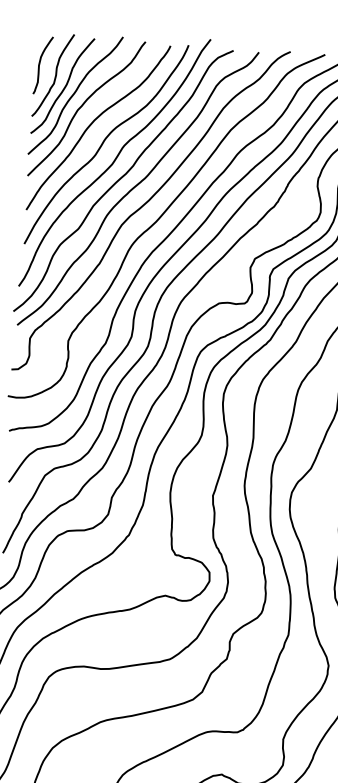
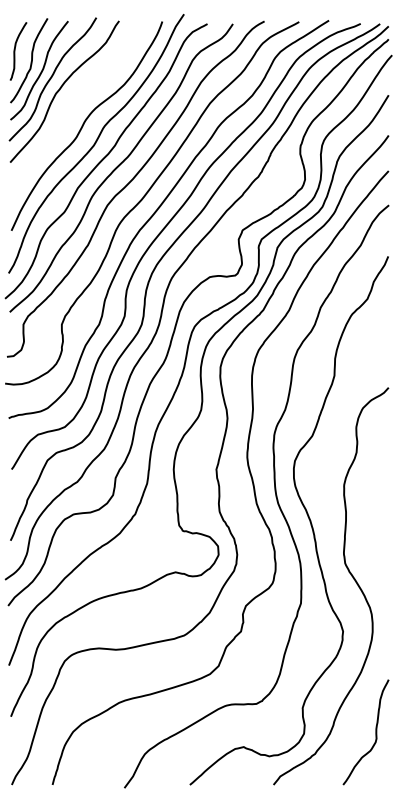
curve: (94, 122) -> (73, 104), removed

